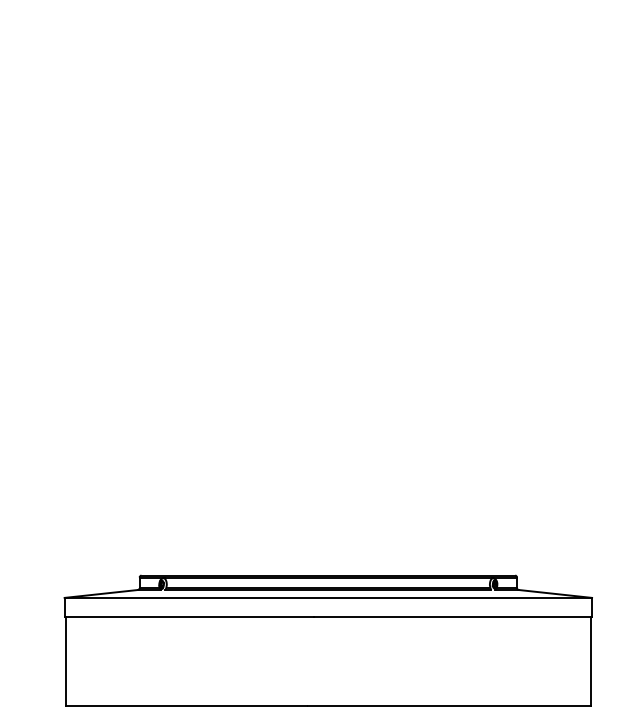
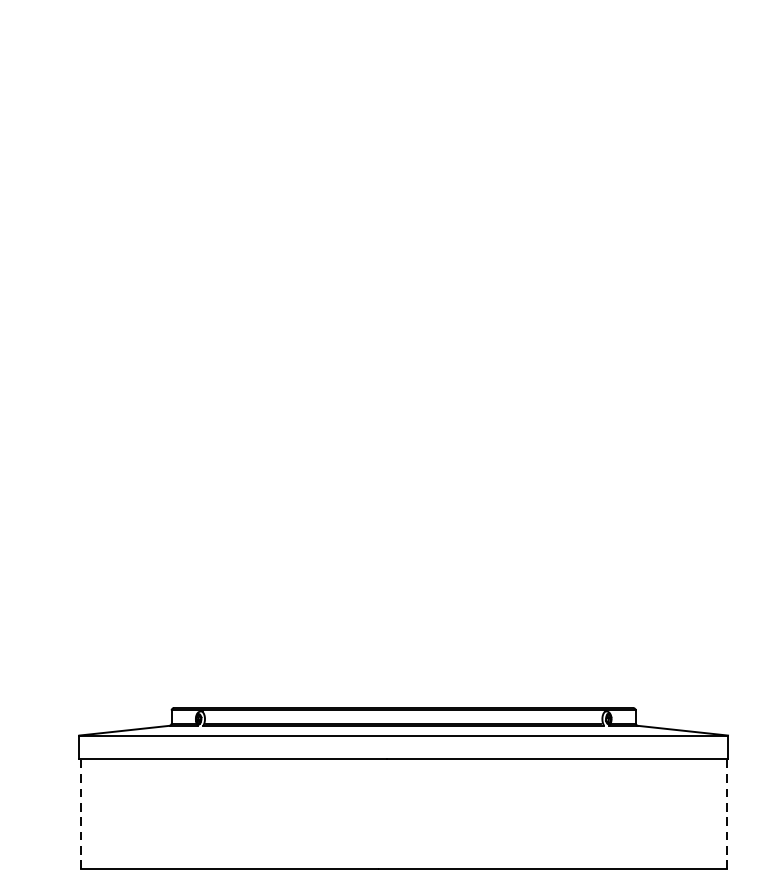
line: (65, 661) -> (80, 813), solid -> dashed
line: (590, 661) -> (726, 813), solid -> dashed

